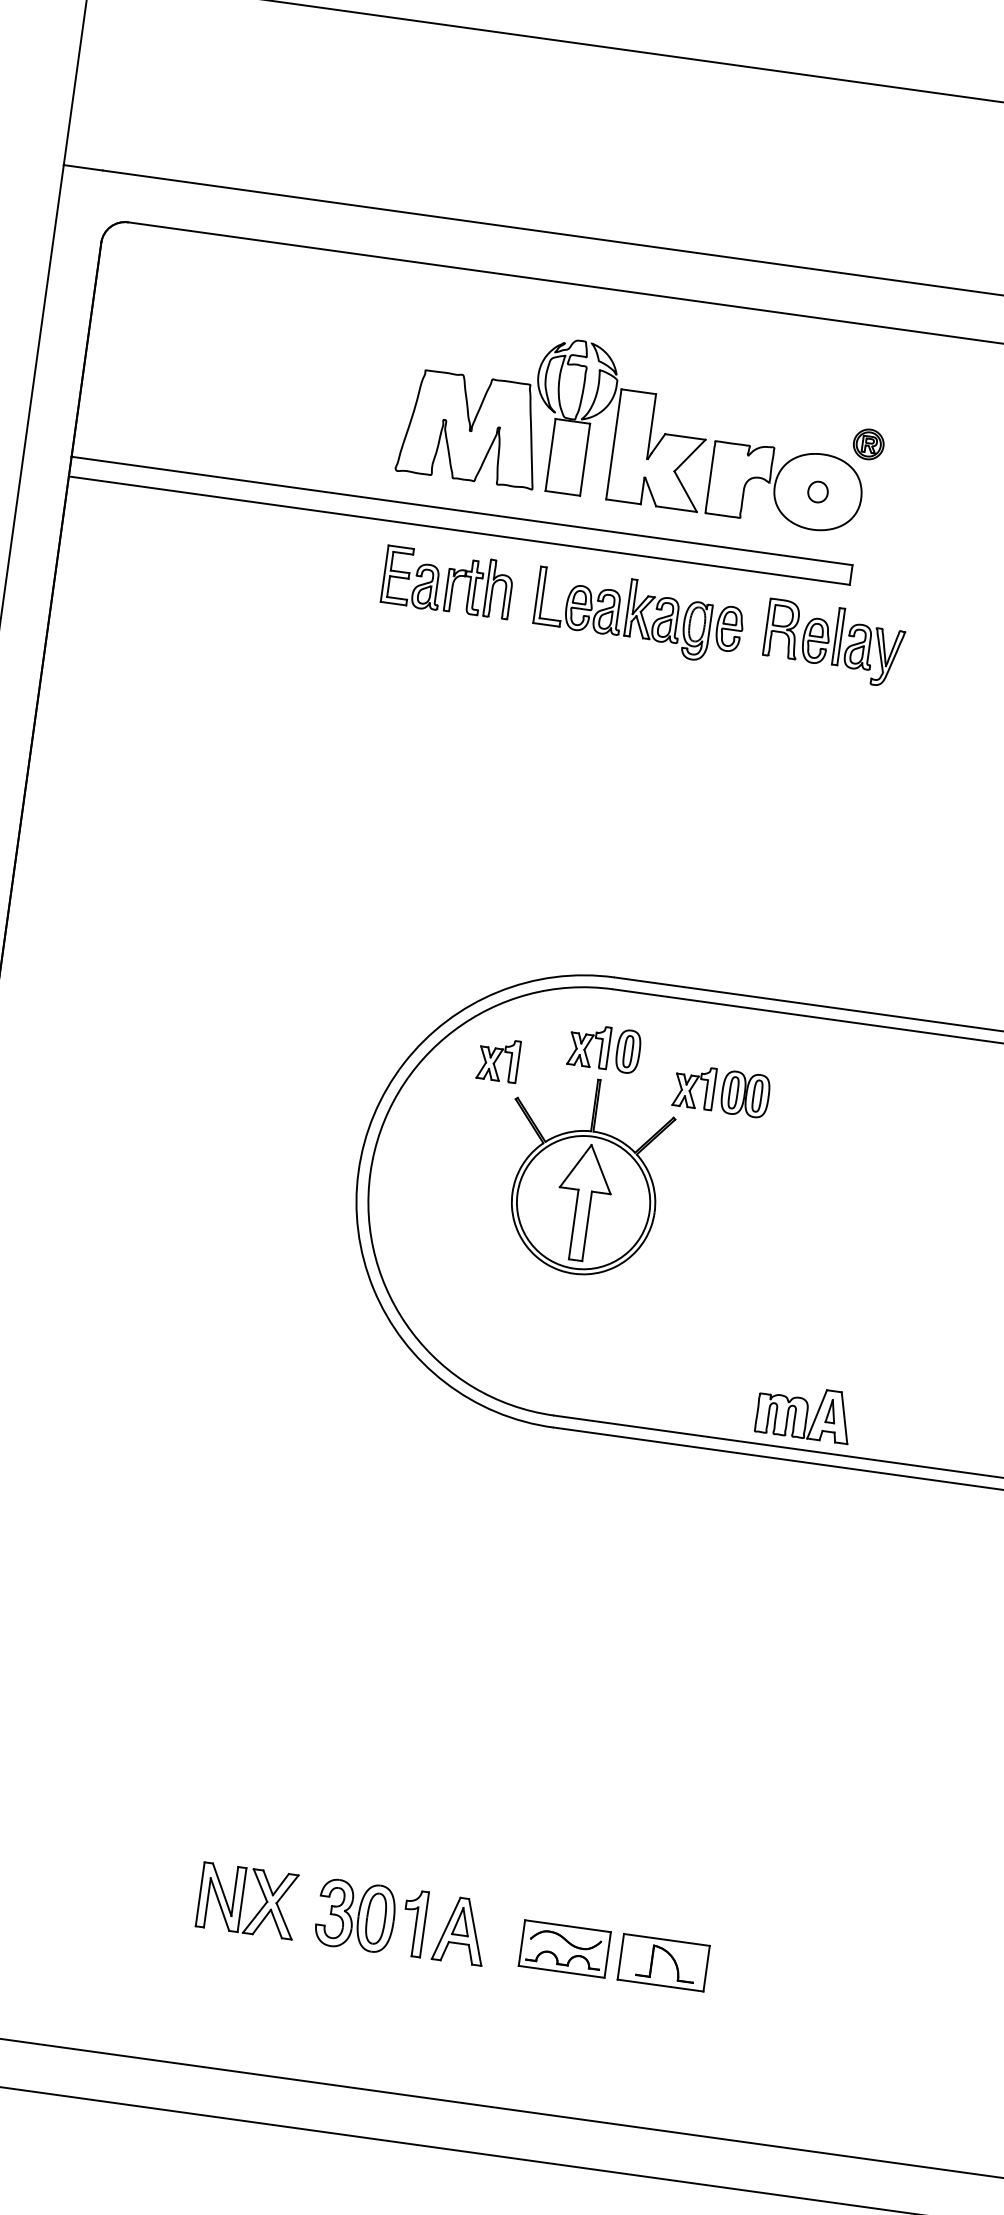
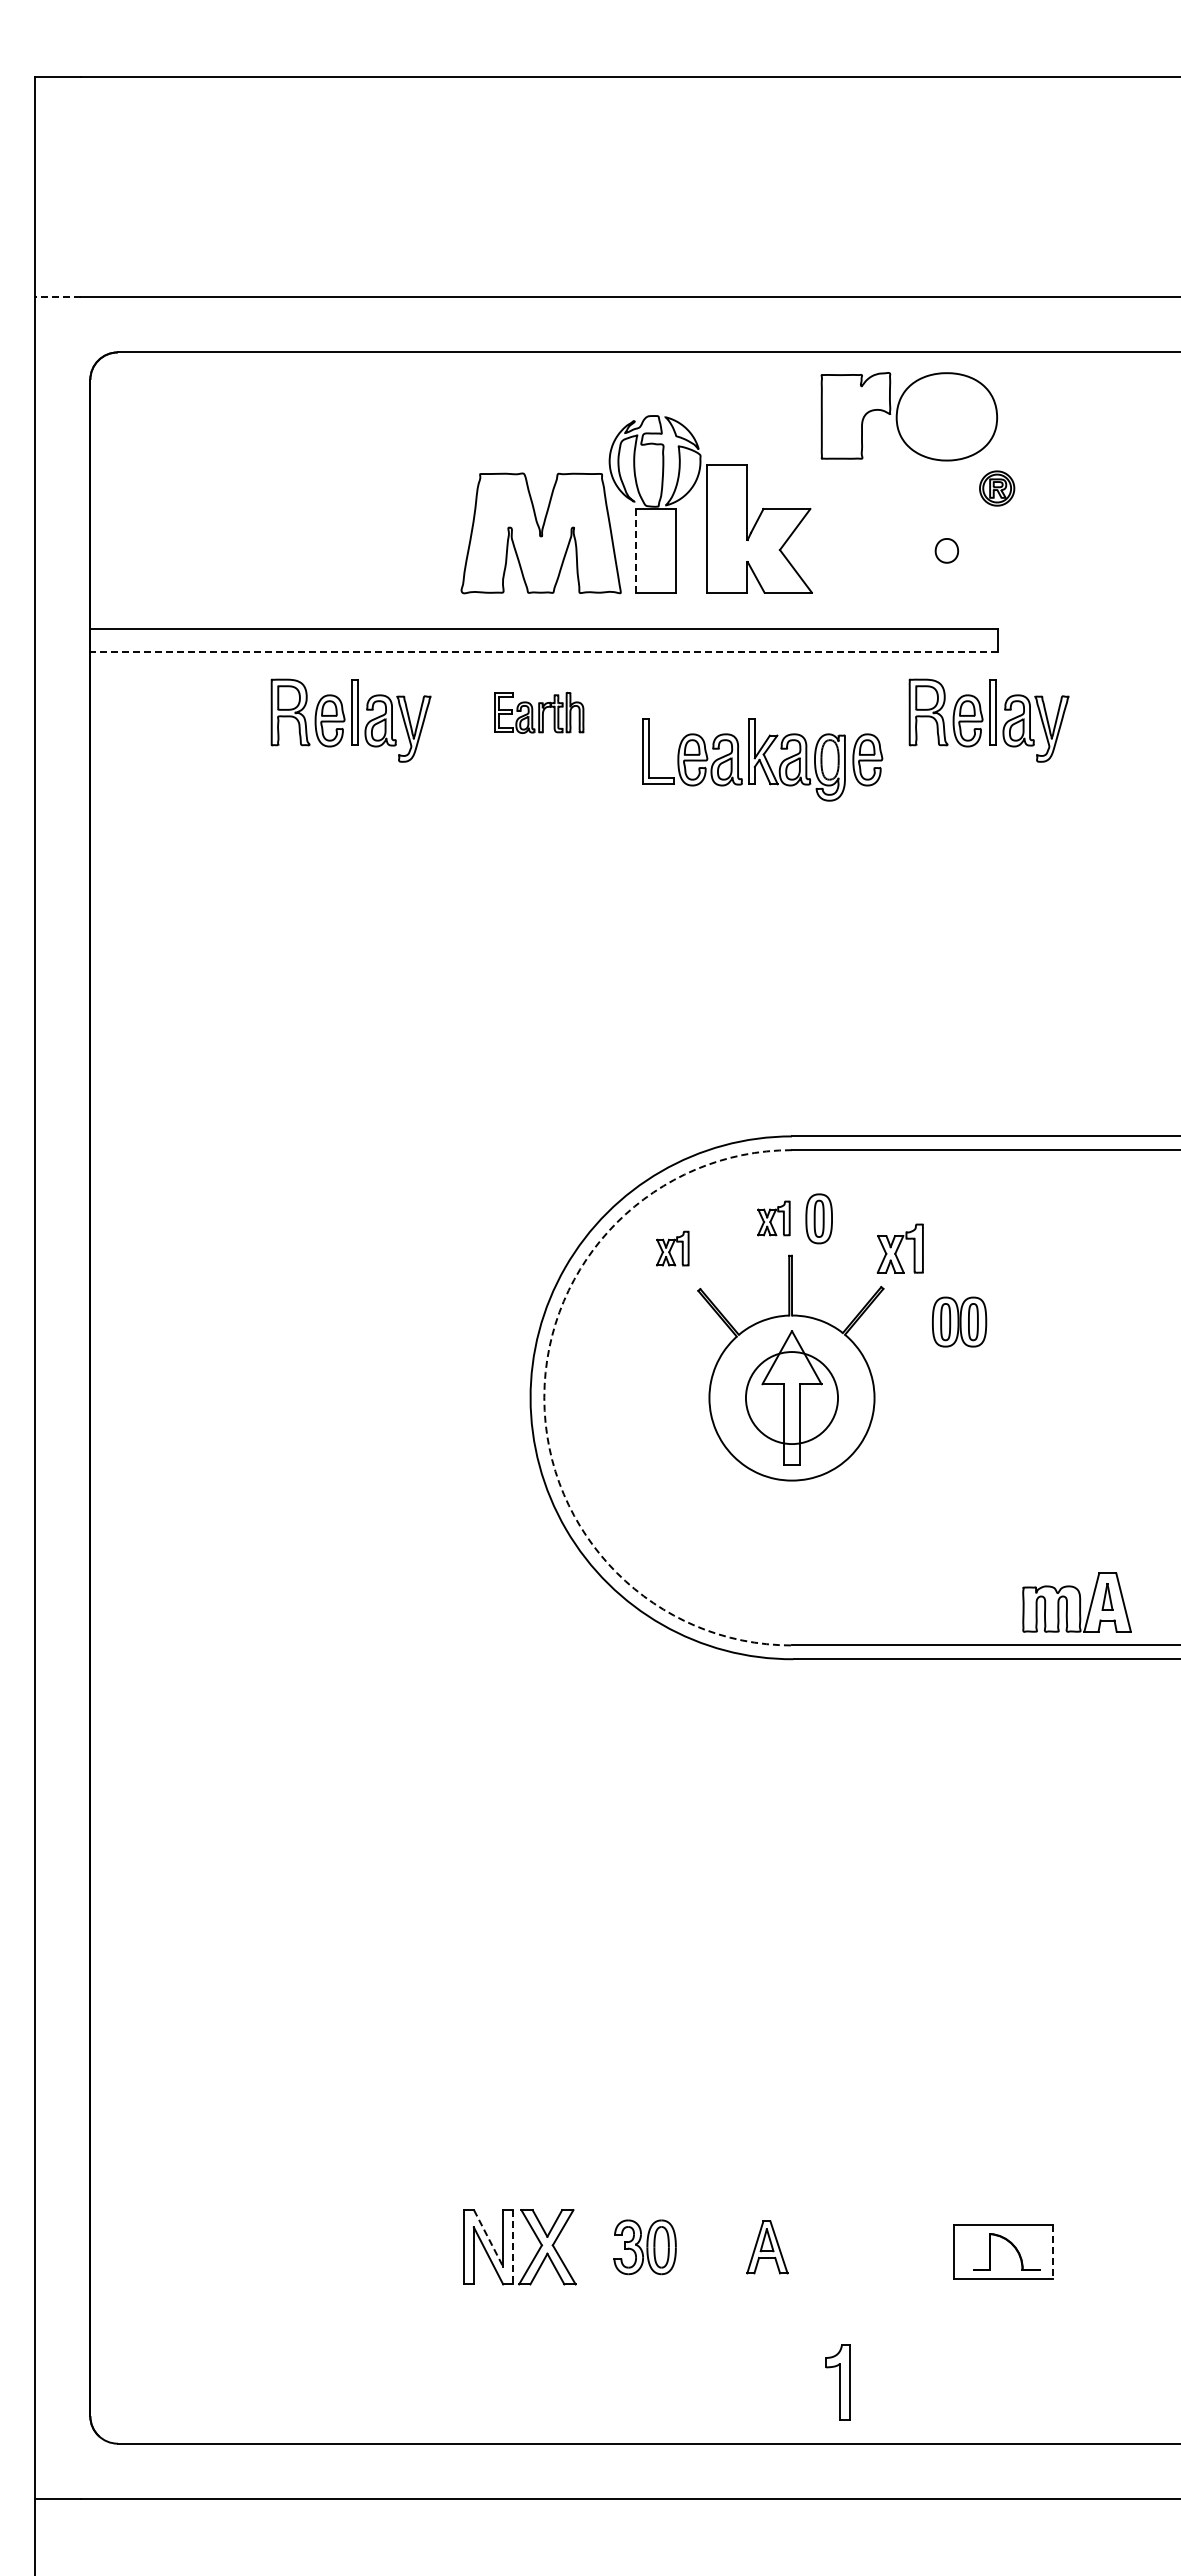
line: (82, 167) -> (57, 297), solid -> dashed
line: (550, 454) -> (636, 550), solid -> dashed
part: (785, 487) -> (909, 416), moved
line: (459, 530) -> (544, 651), solid -> dashed
part: (284, 566) -> (350, 720), added
part: (448, 582) -> (539, 712), size x0.6
part: (639, 616) -> (762, 759), moved
part: (589, 1045) -> (773, 1218), size x0.7
part: (498, 1059) -> (672, 1248), size x0.7
part: (745, 1093) -> (959, 1321), moved
arc: (370, 1172) -> (544, 1397), solid -> dashed
circle: (583, 1202) -> (791, 1397), size x0.6
line: (221, 1890) -> (488, 2239), solid -> dashed
line: (241, 1900) -> (512, 2247), solid -> dashed
part: (355, 1916) -> (644, 2247), size x0.7
part: (413, 1923) -> (837, 2382), moved
part: (461, 1930) -> (767, 2247), size x0.7
part: (564, 1948) -> (888, 2251), removed
line: (706, 1968) -> (1053, 2251), solid -> dashed

